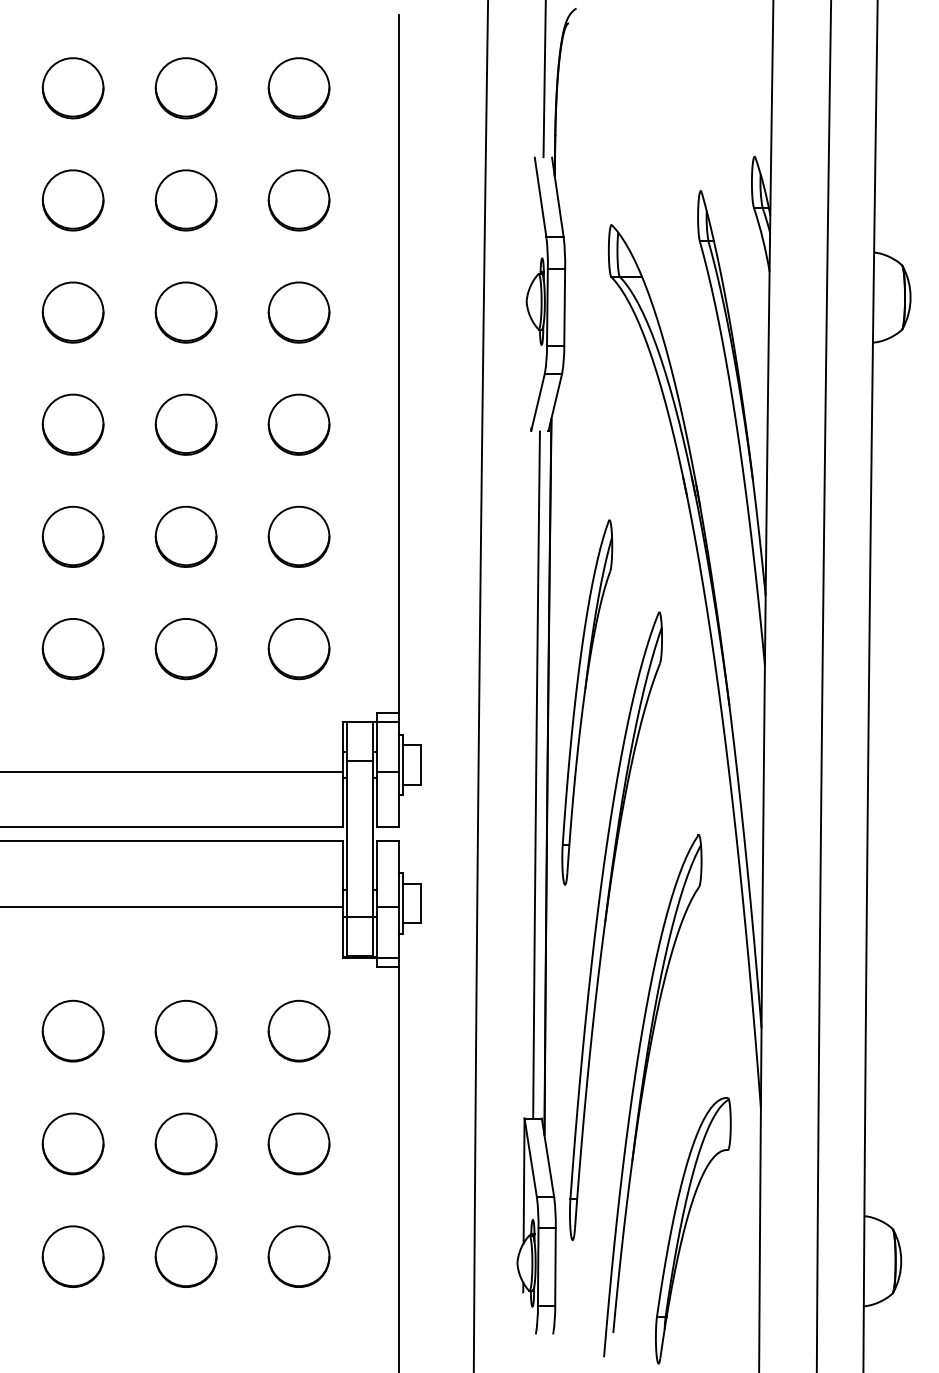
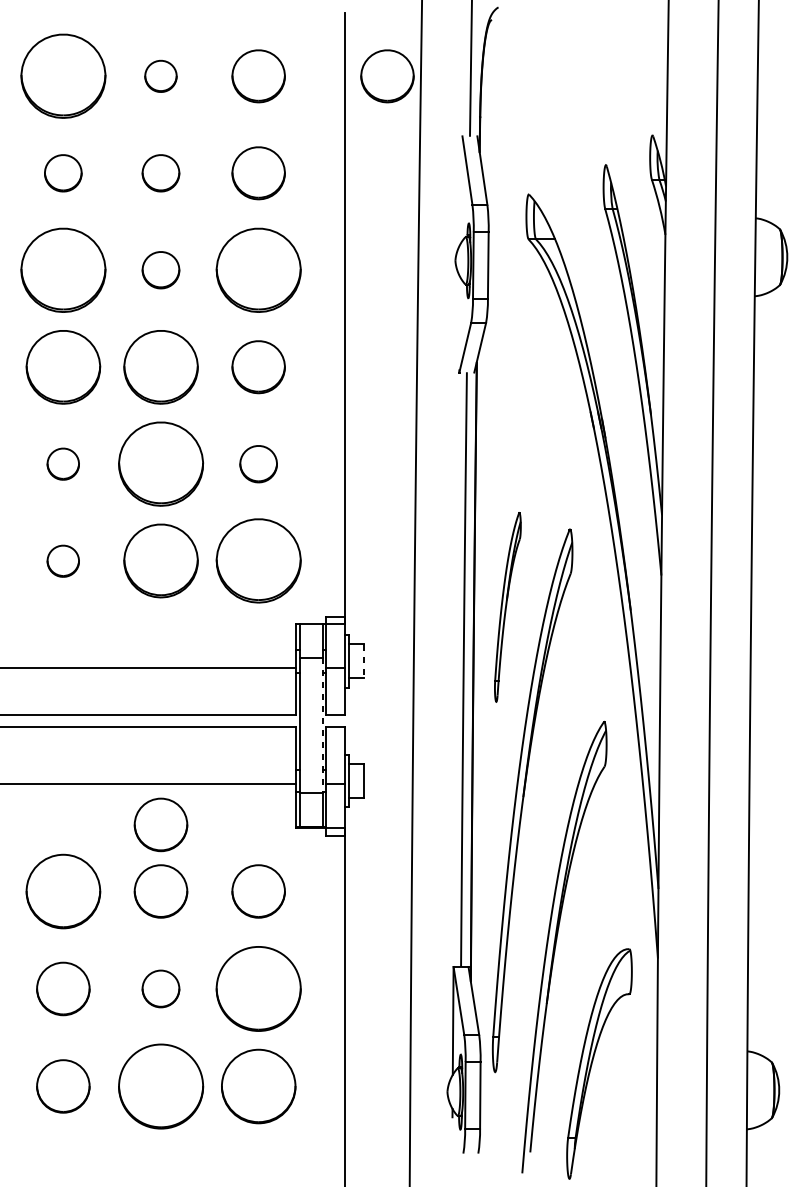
part: (72, 88) -> (62, 76), size x1.6
part: (185, 88) -> (160, 76), size x0.6
part: (447, 88) -> (386, 76), added
part: (72, 200) -> (62, 173), size x0.7
part: (185, 200) -> (160, 173), size x0.7
part: (72, 312) -> (62, 270), size x1.6
part: (185, 312) -> (160, 270), size x0.7
part: (298, 312) -> (258, 270), size x1.6
part: (72, 424) -> (62, 367), size x1.4
part: (185, 424) -> (160, 367), size x1.4
part: (72, 536) -> (62, 463), size x0.6
part: (185, 536) -> (160, 463), size x1.6
part: (298, 536) -> (258, 463), size x0.7
part: (72, 649) -> (62, 561), size x0.6
part: (185, 649) -> (160, 561), size x1.4
part: (298, 649) -> (258, 561), size x1.6
part: (587, 702) -> (508, 607), size x0.6
line: (420, 765) -> (363, 661), solid -> dashed
line: (372, 838) -> (322, 724), solid -> dashed
part: (185, 953) -> (160, 824), added
part: (72, 1030) -> (62, 890), size x1.4
part: (185, 1143) -> (160, 988), size x0.7
part: (298, 1143) -> (258, 988), size x1.6
part: (185, 1256) -> (160, 1086), size x1.6
part: (298, 1256) -> (258, 1086), size x1.4

